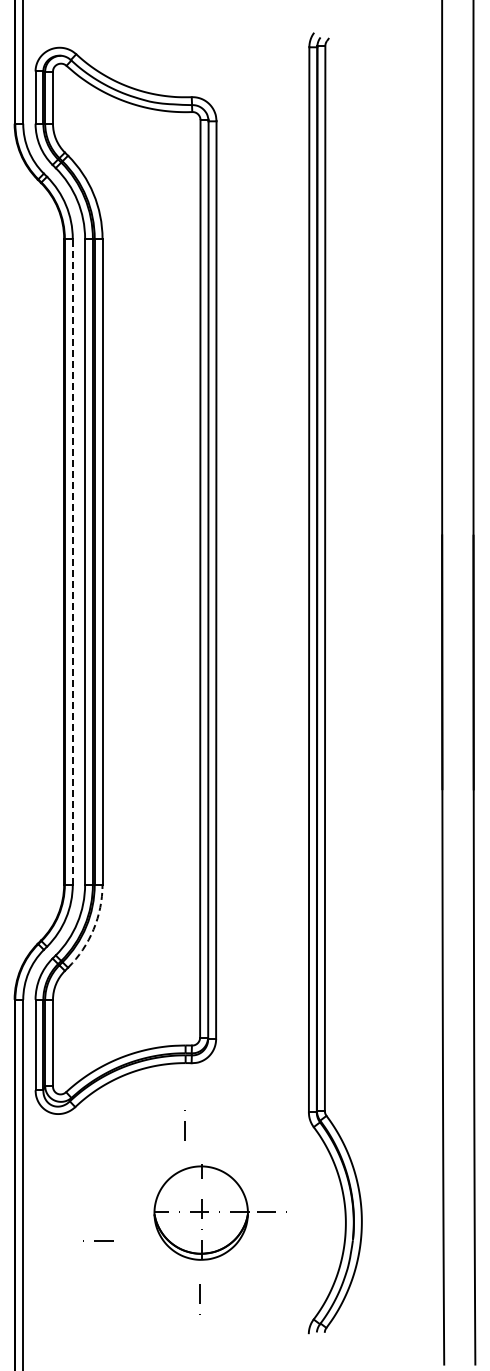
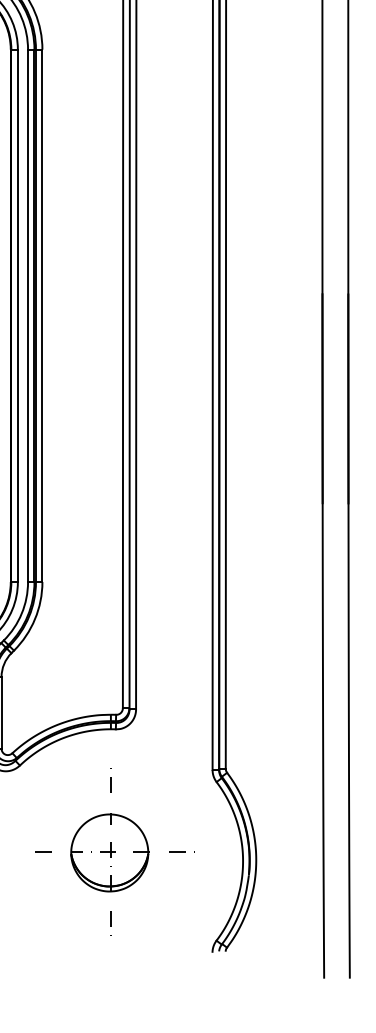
line: (72, 561) -> (17, 315), dashed -> solid
arc: (93, 929) -> (34, 619), dashed -> solid
part: (201, 1212) -> (110, 852), moved
line: (98, 1240) -> (39, 851), moved
line: (199, 1299) -> (110, 923), moved

